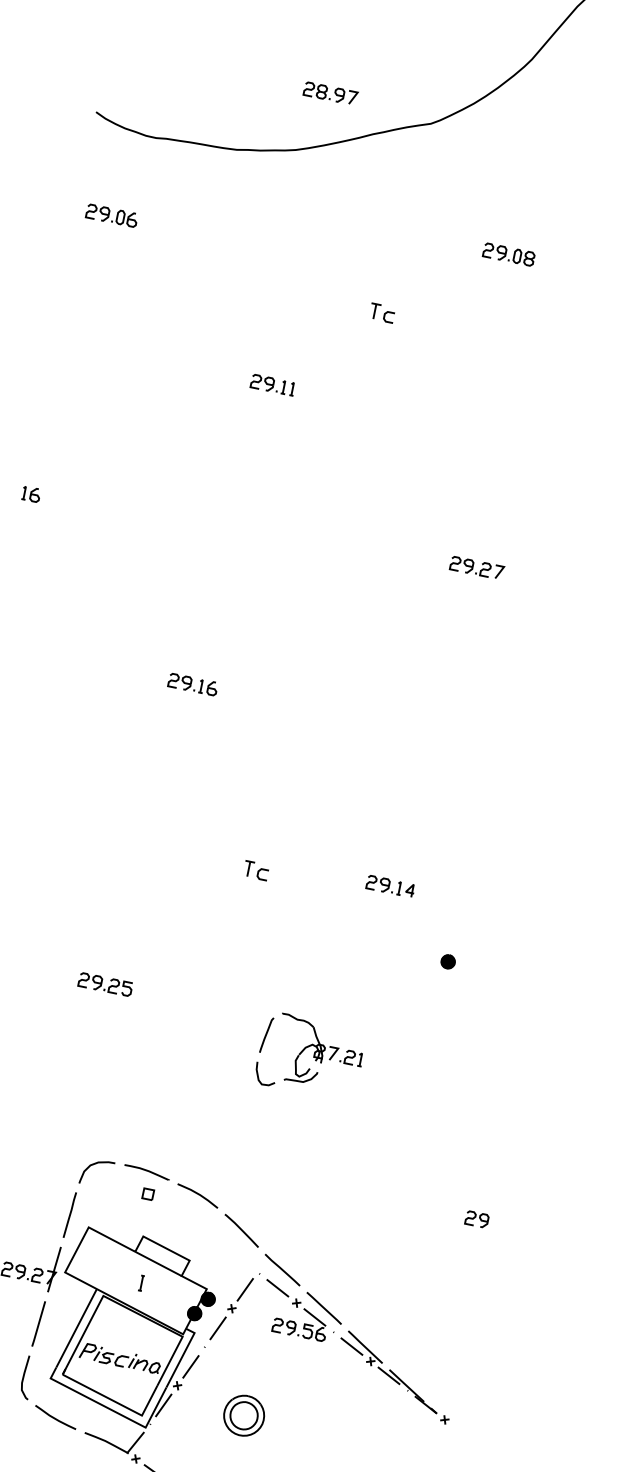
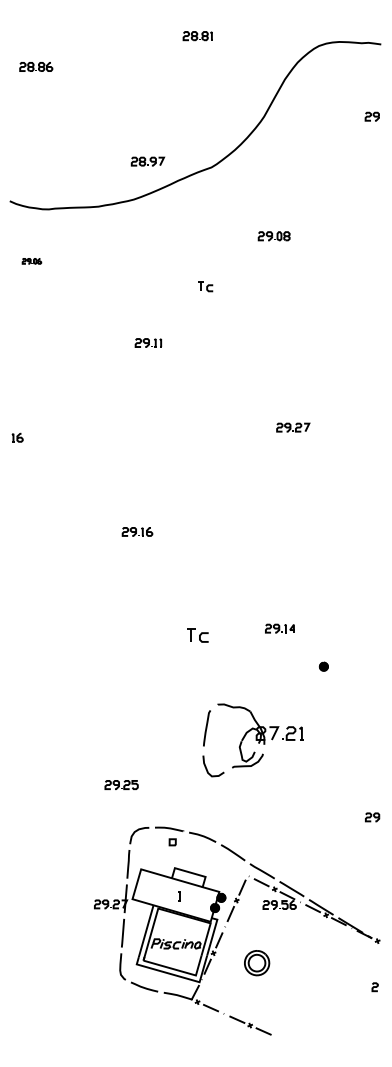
part: (111, 215) -> (31, 261), size x0.6
part: (255, 870) -> (197, 635), size x1.4
part: (105, 983) -> (121, 784), moved
part: (309, 1055) -> (252, 739), size x1.6

